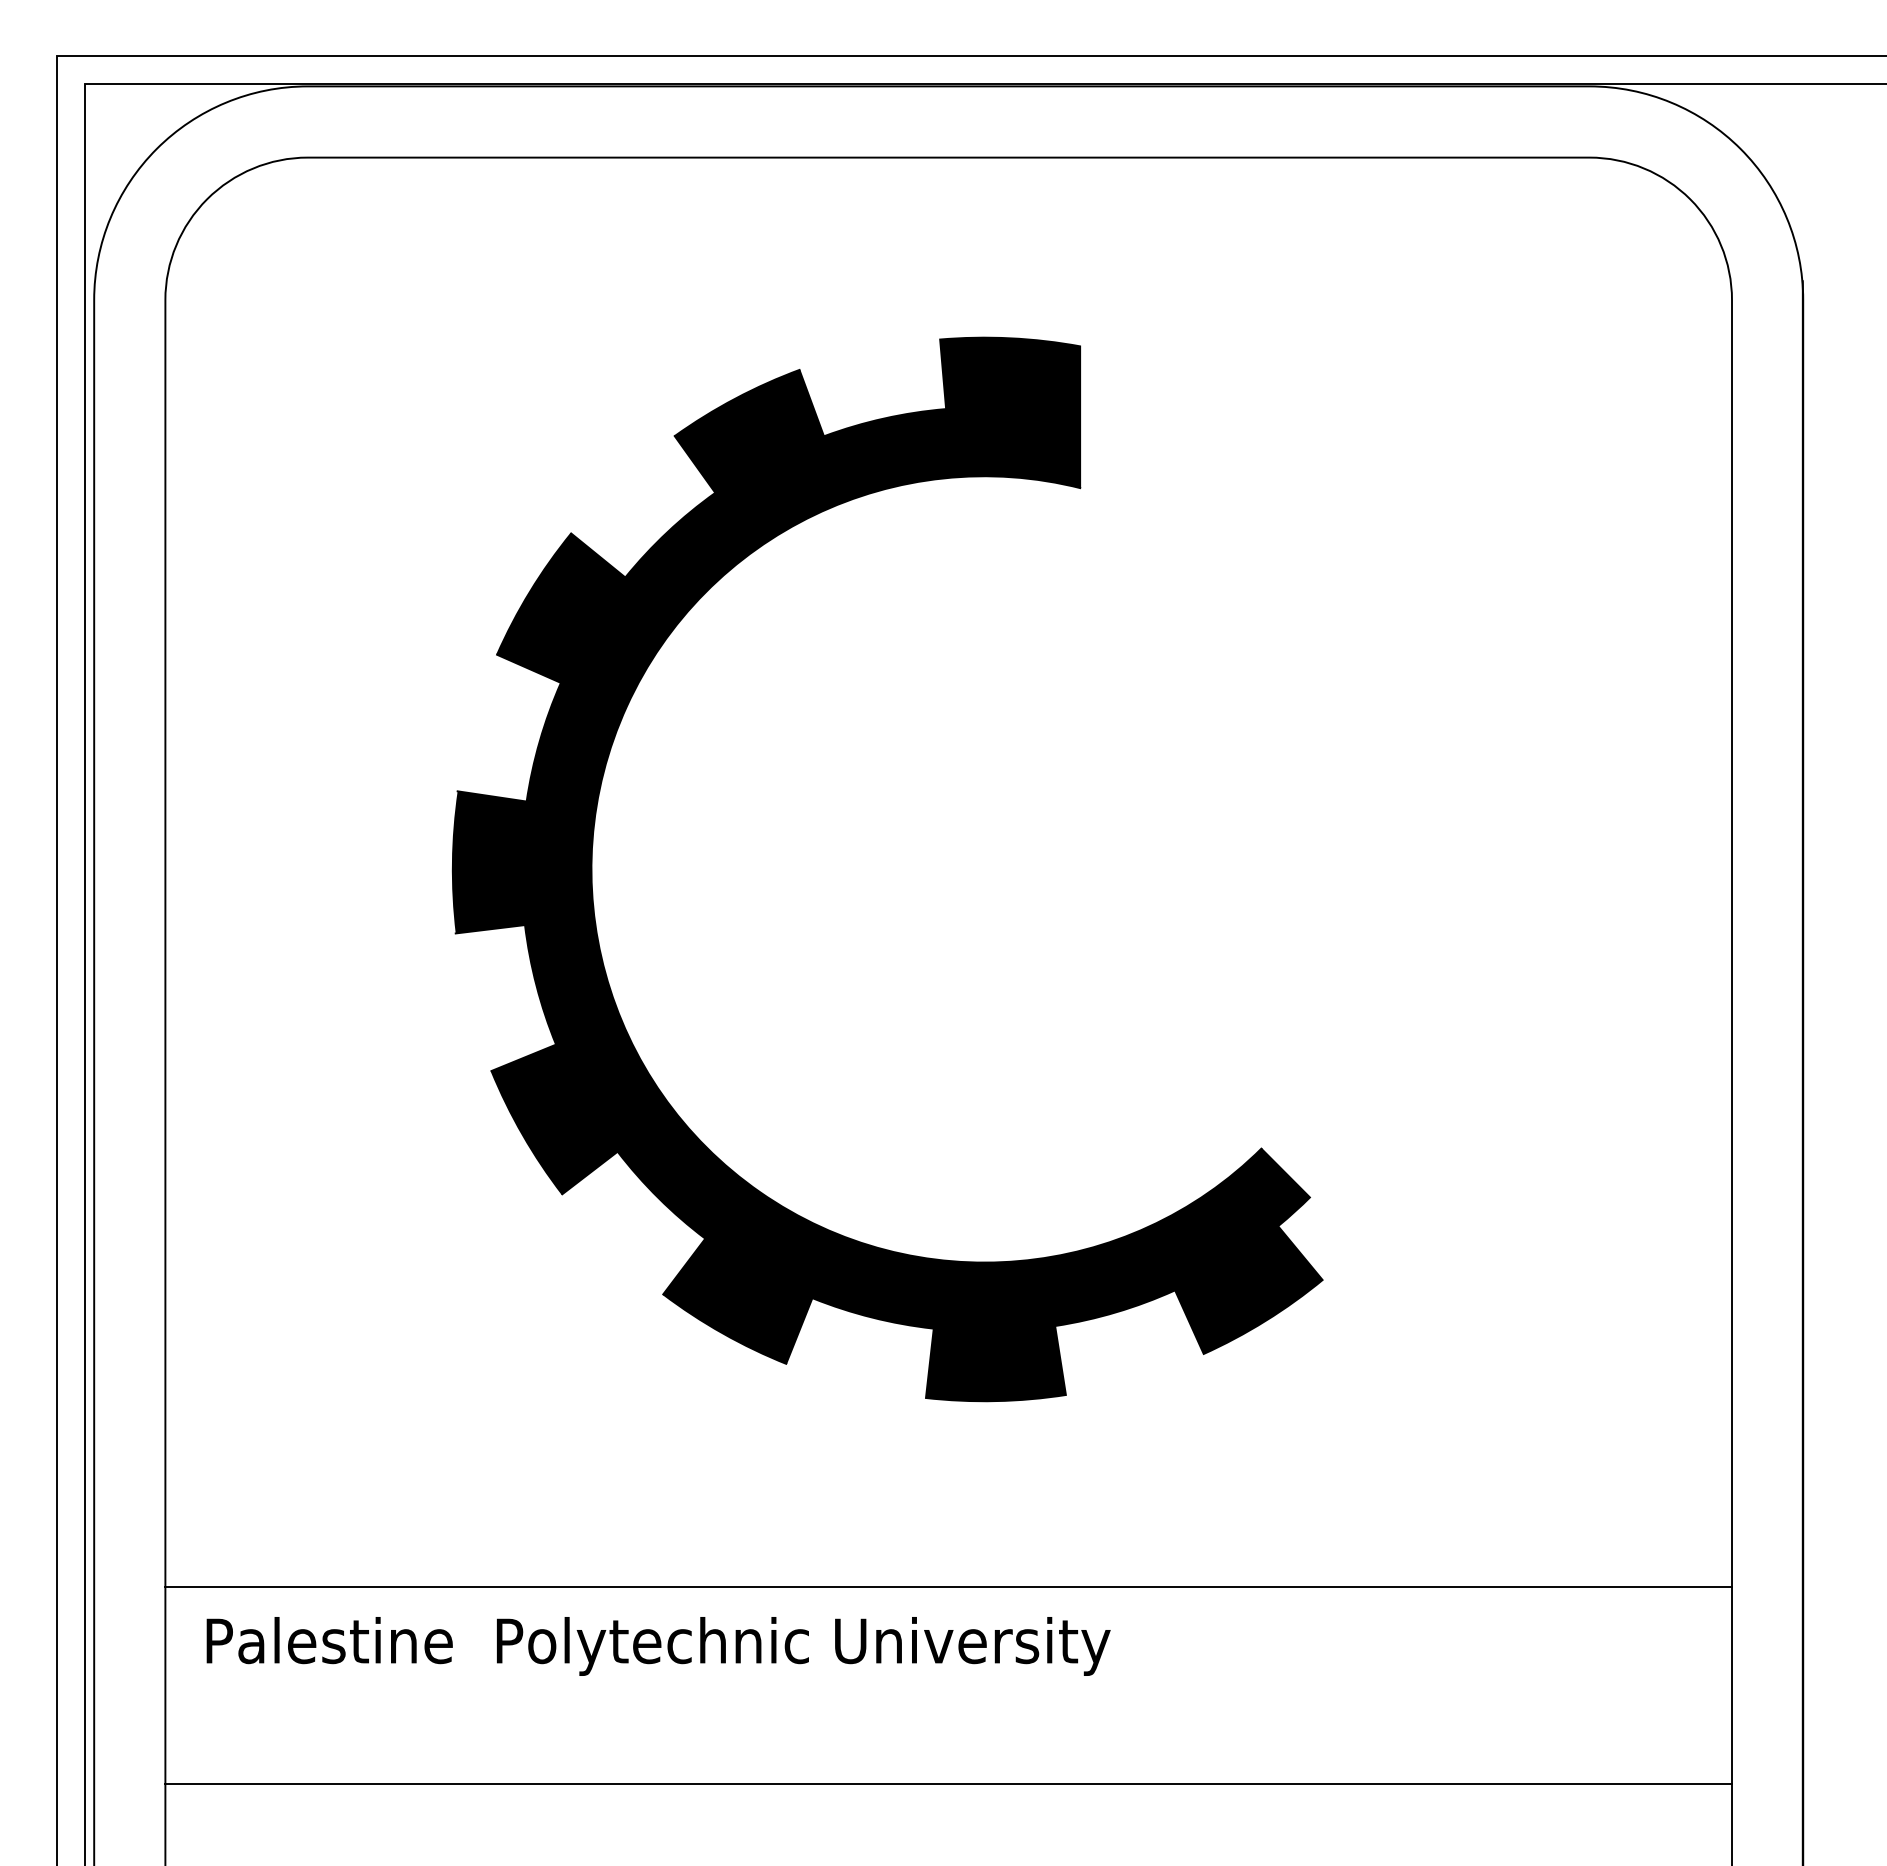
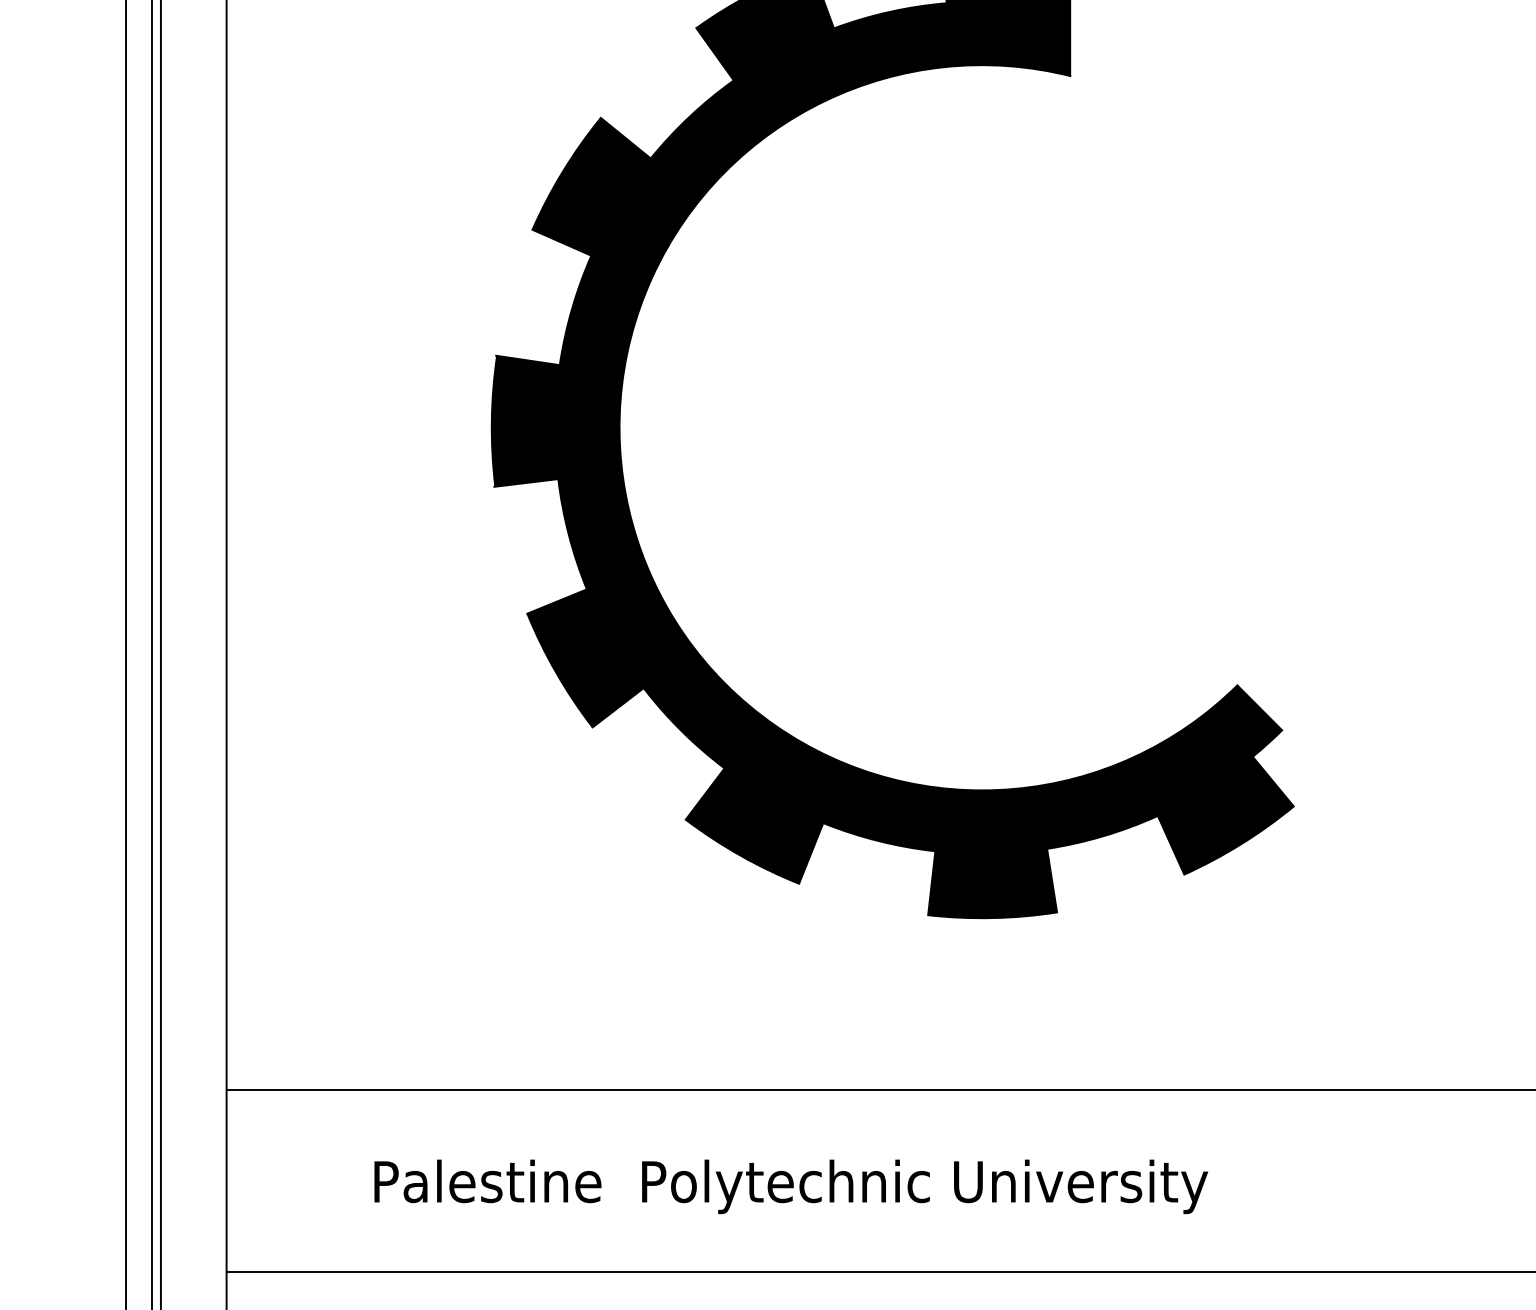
text: (658, 1646) -> (791, 1186), moved

